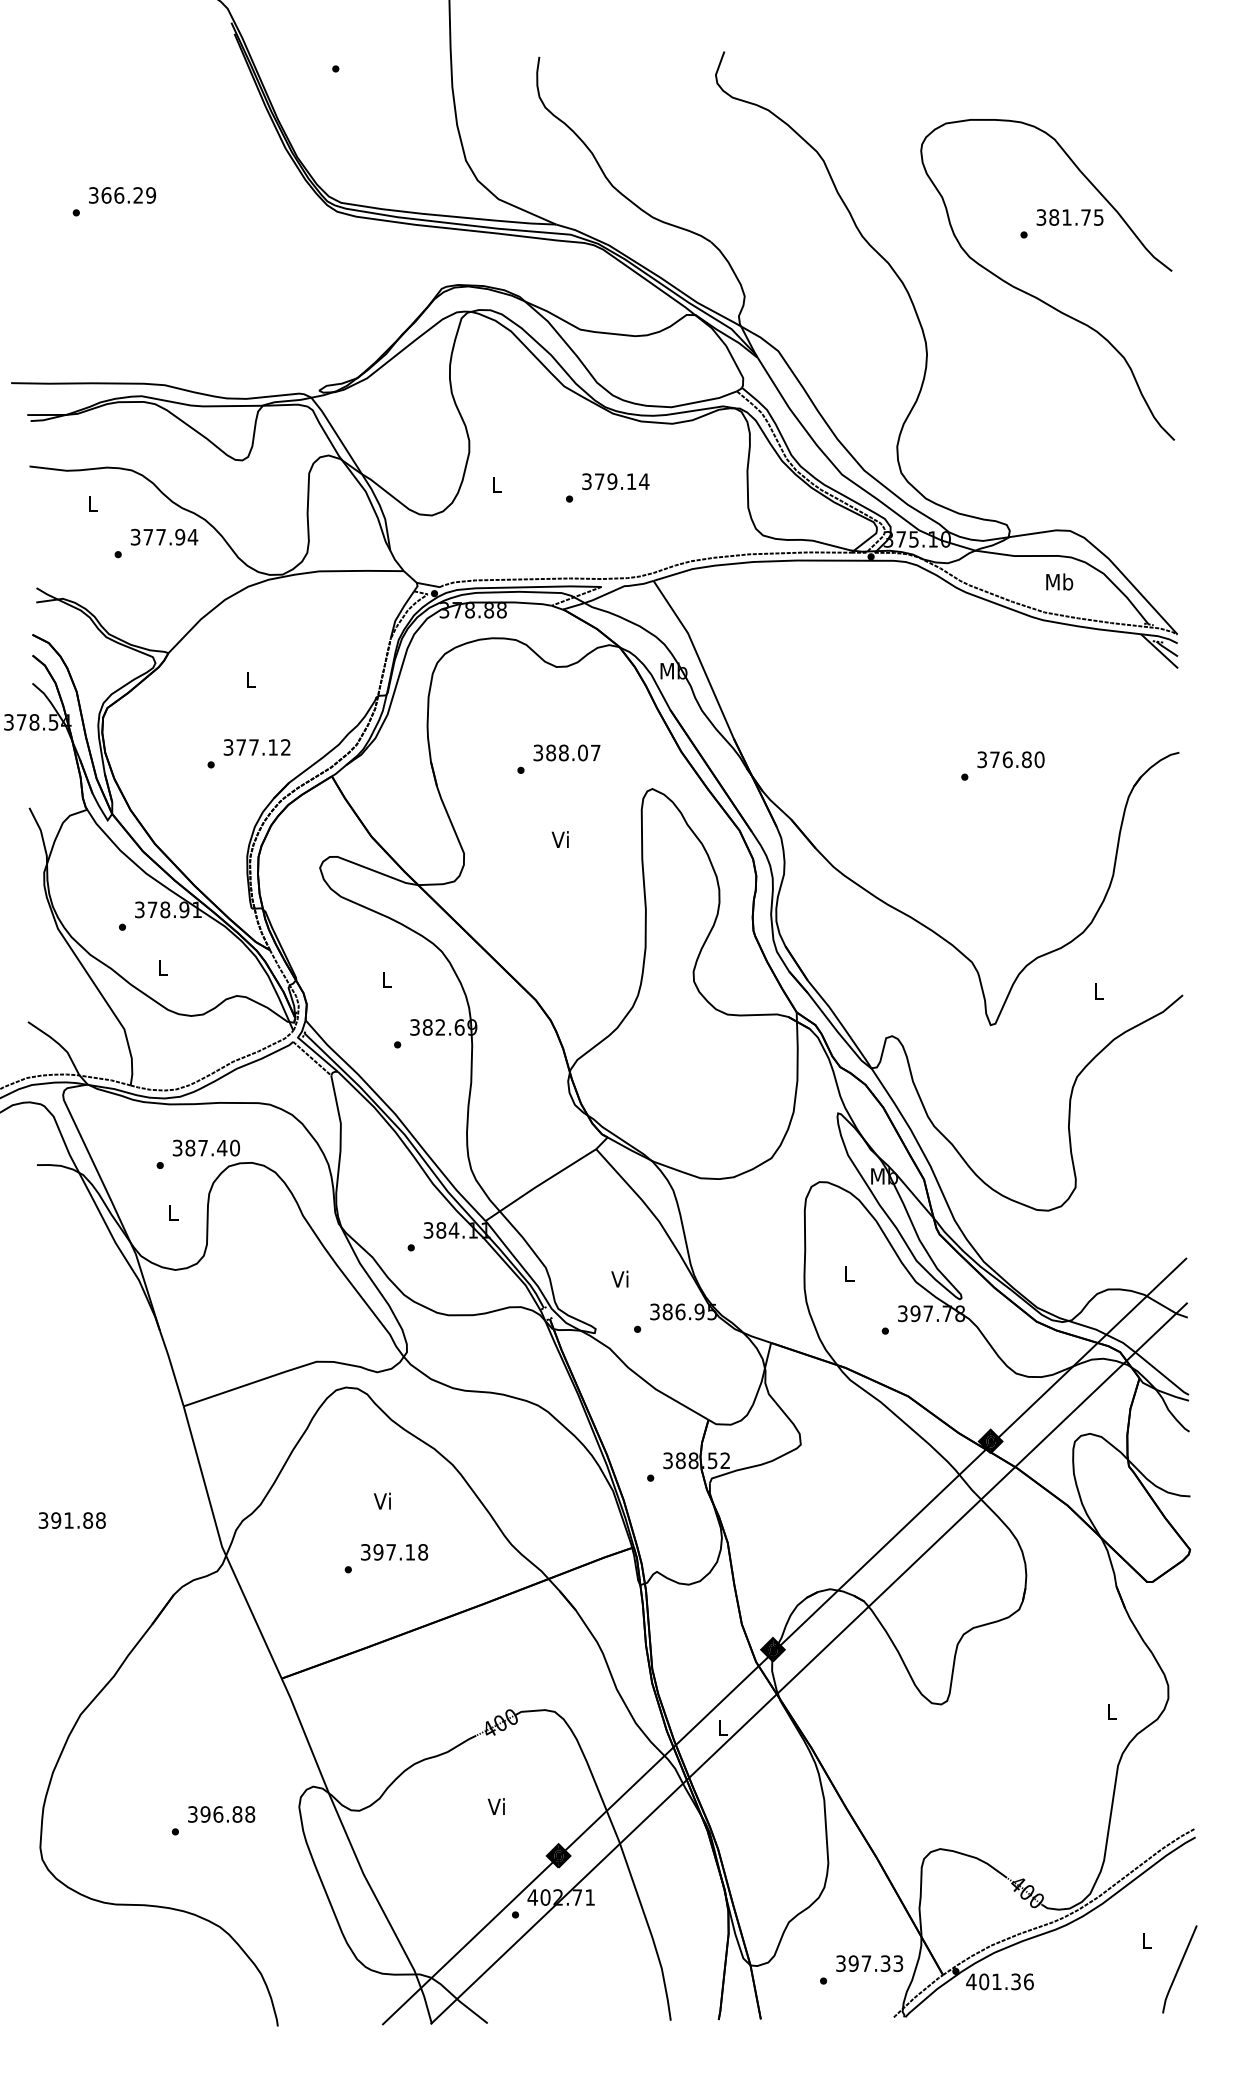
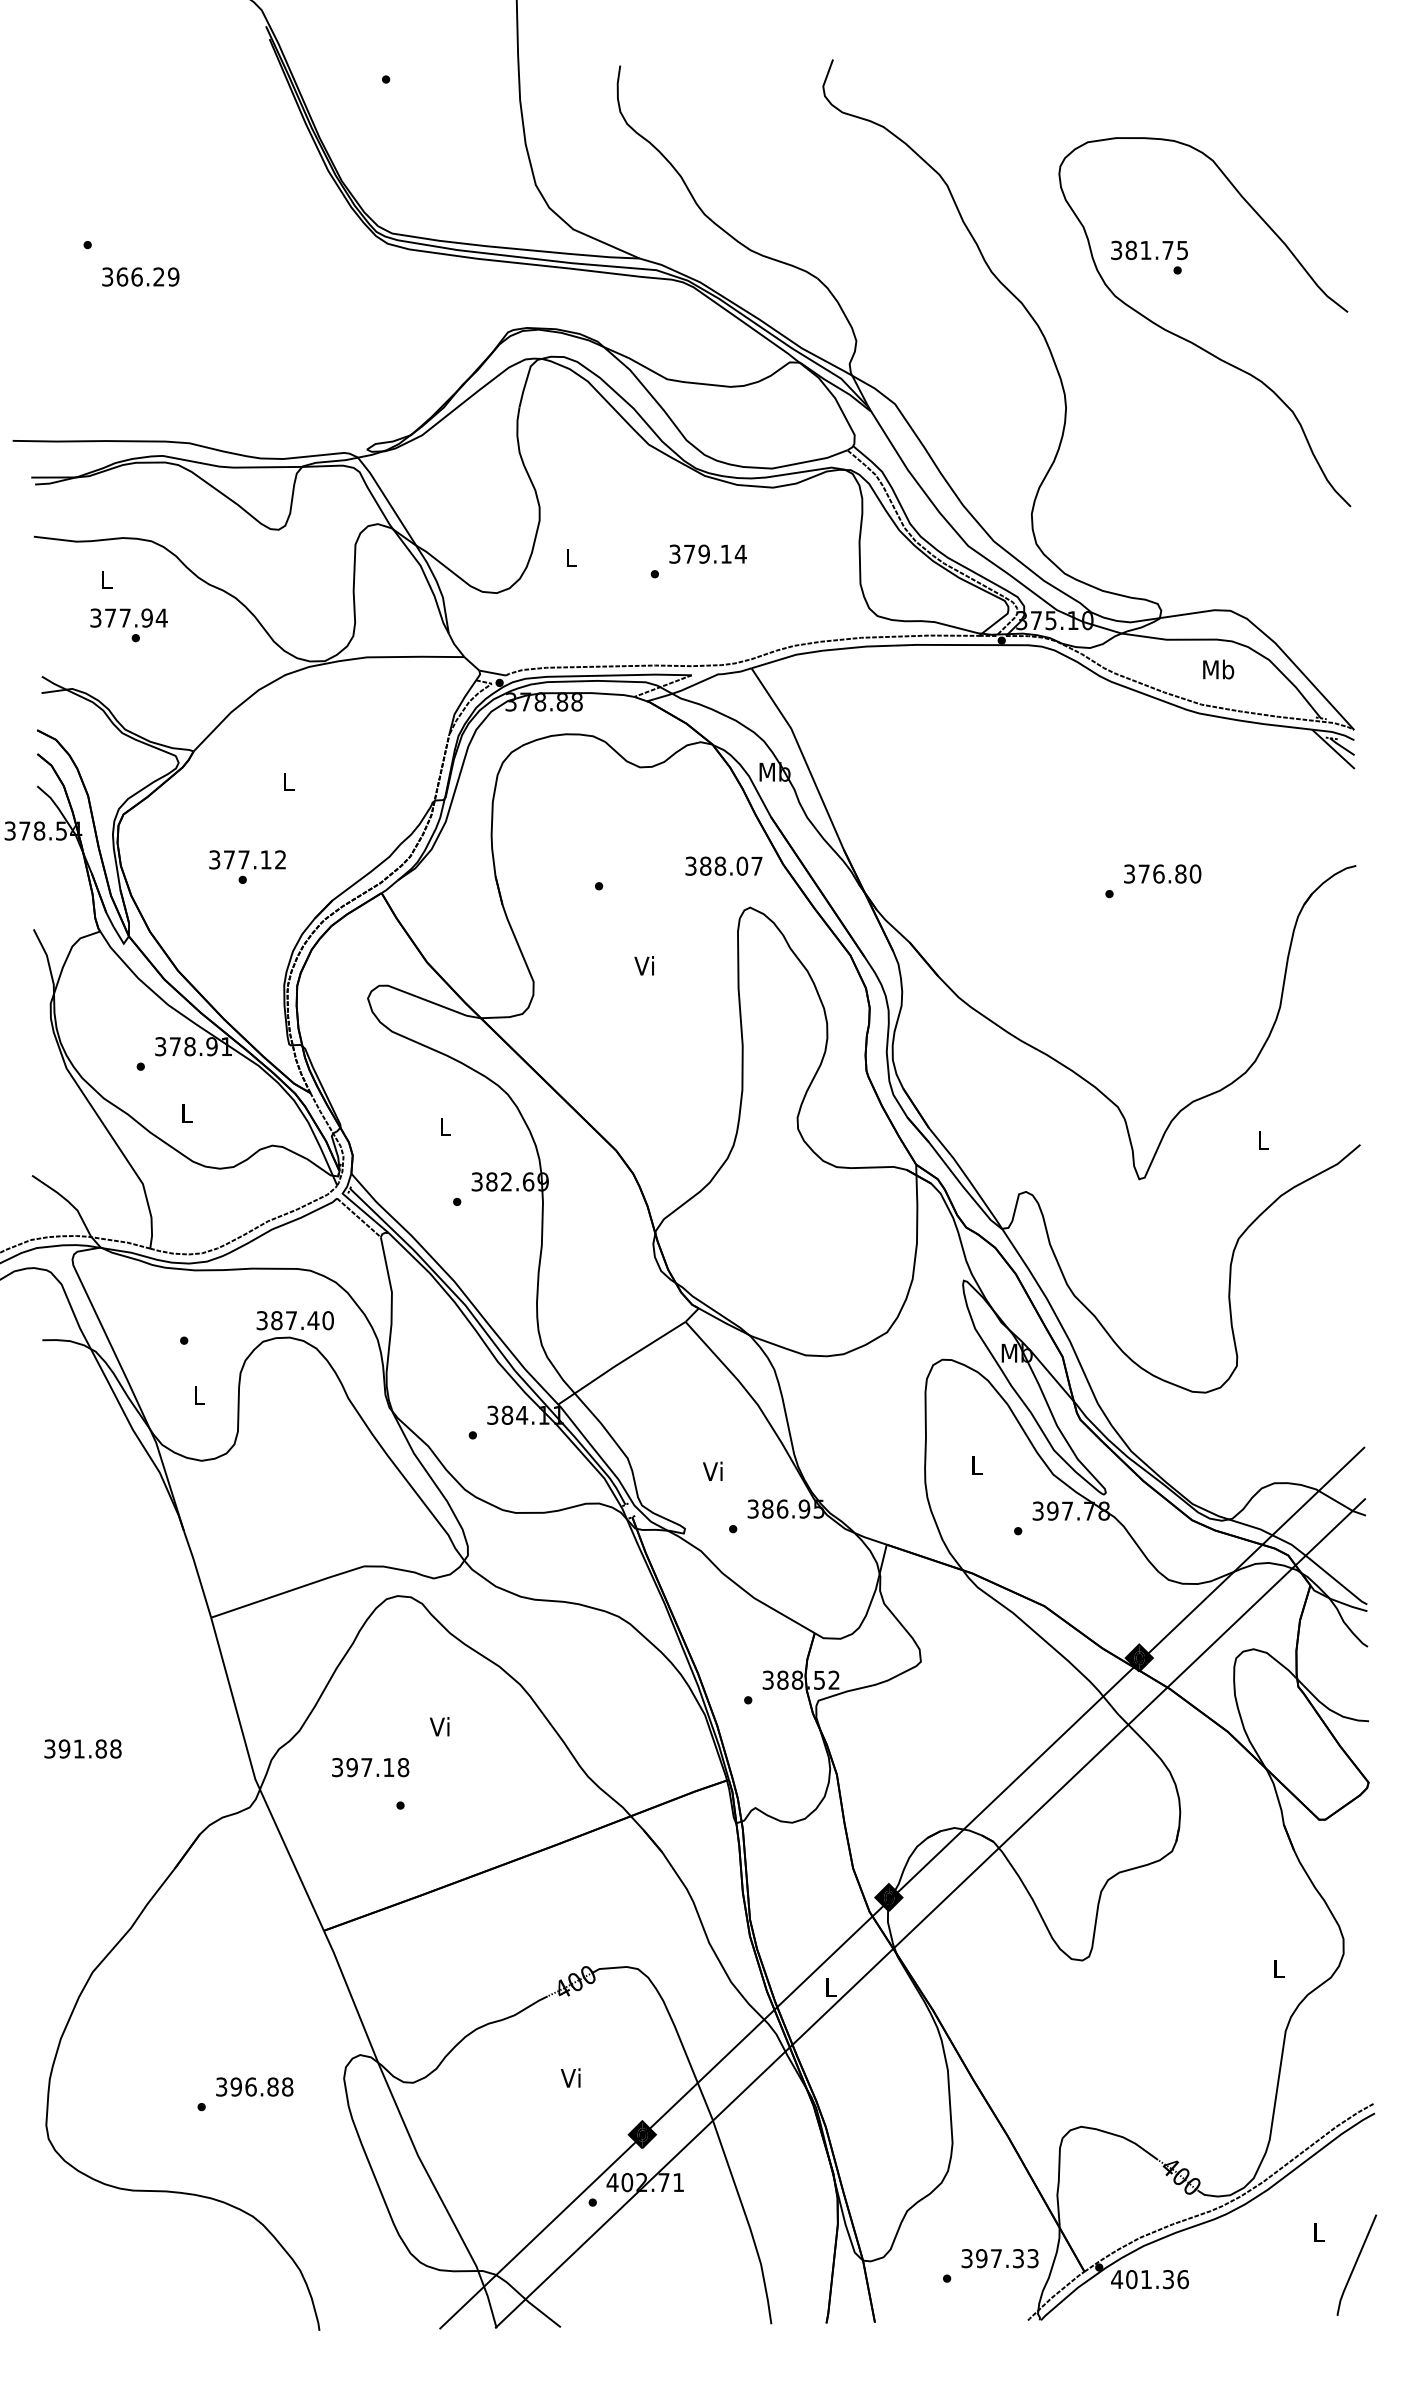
text: (122, 194) -> (140, 276), moved
text: (1070, 217) -> (1149, 250), moved
text: (163, 536) -> (128, 617), moved
text: (257, 747) -> (247, 859), moved
text: (566, 752) -> (723, 865), moved
text: (205, 1147) -> (294, 1320), moved
text: (394, 1552) -> (370, 1767), moved

